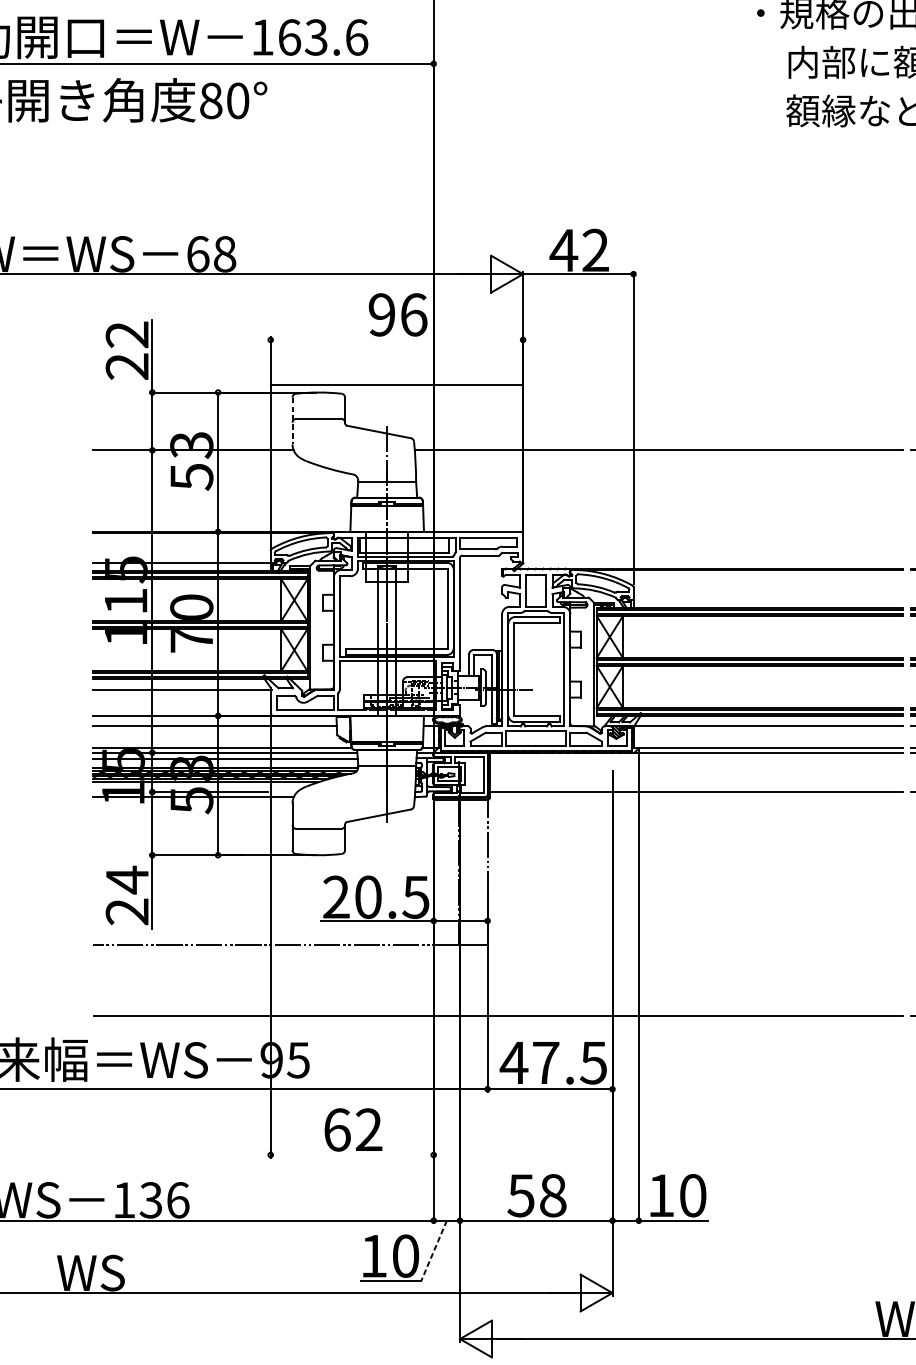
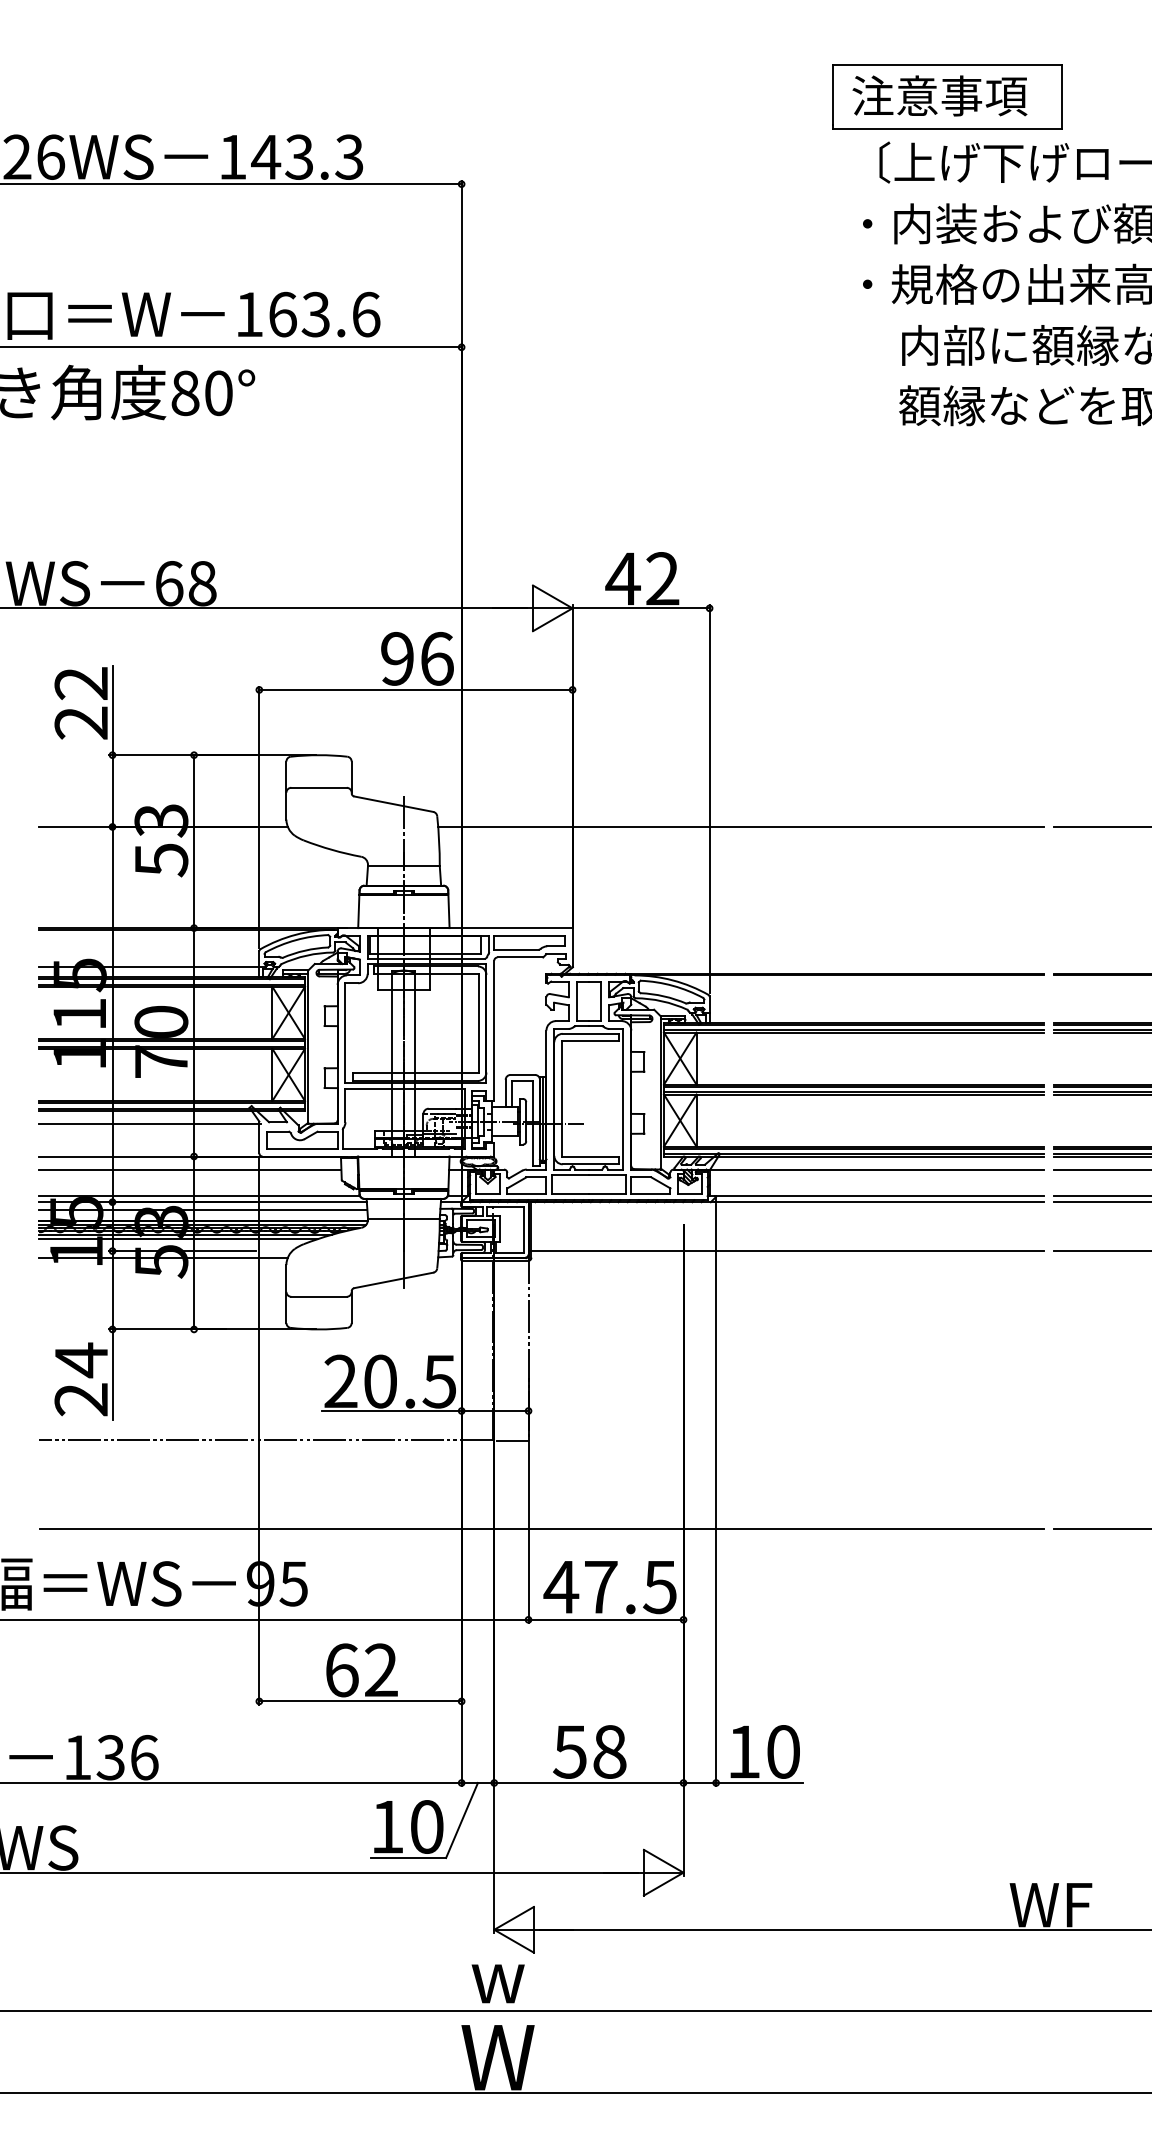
line: (396, 384) -> (415, 689), moved
line: (292, 421) -> (286, 791), dashed -> solid
line: (352, 1155) -> (360, 1701), added
line: (434, 1250) -> (462, 1820), dashed -> solid

